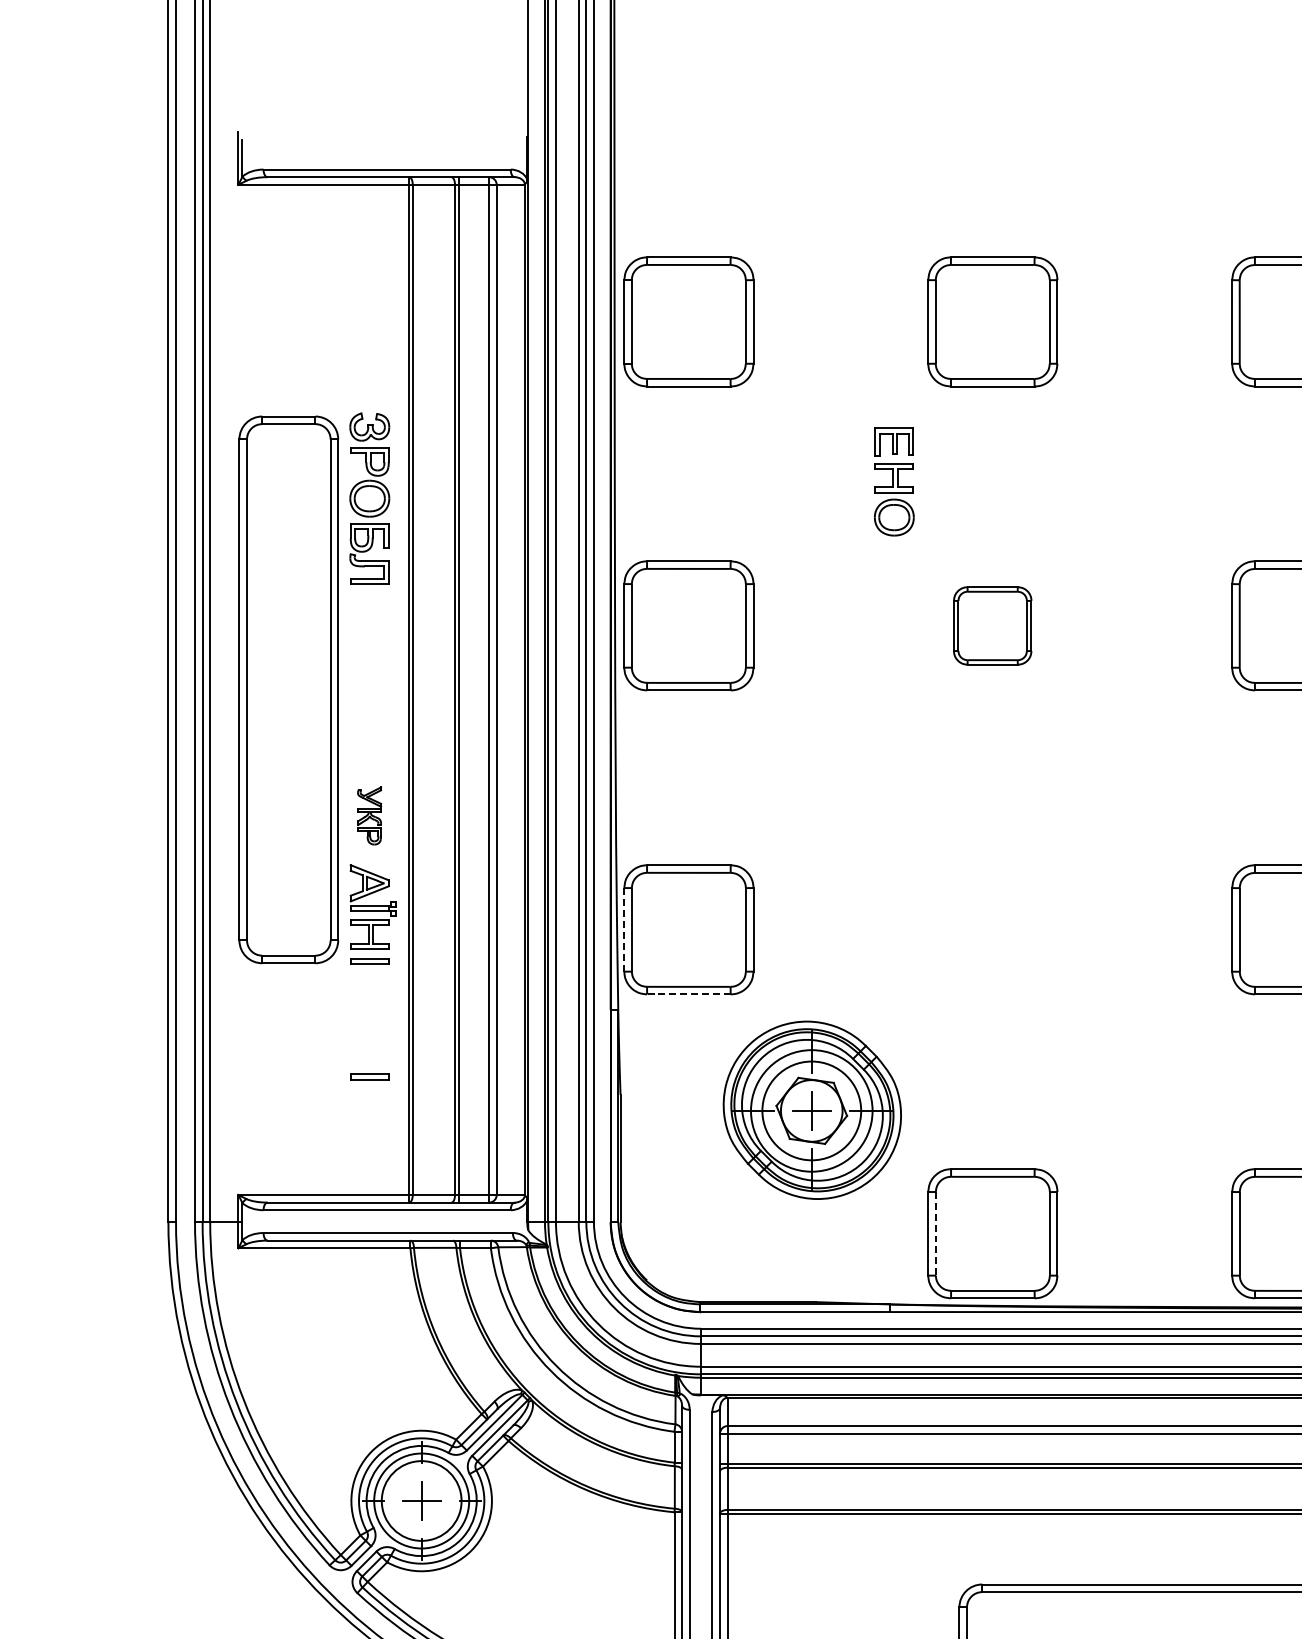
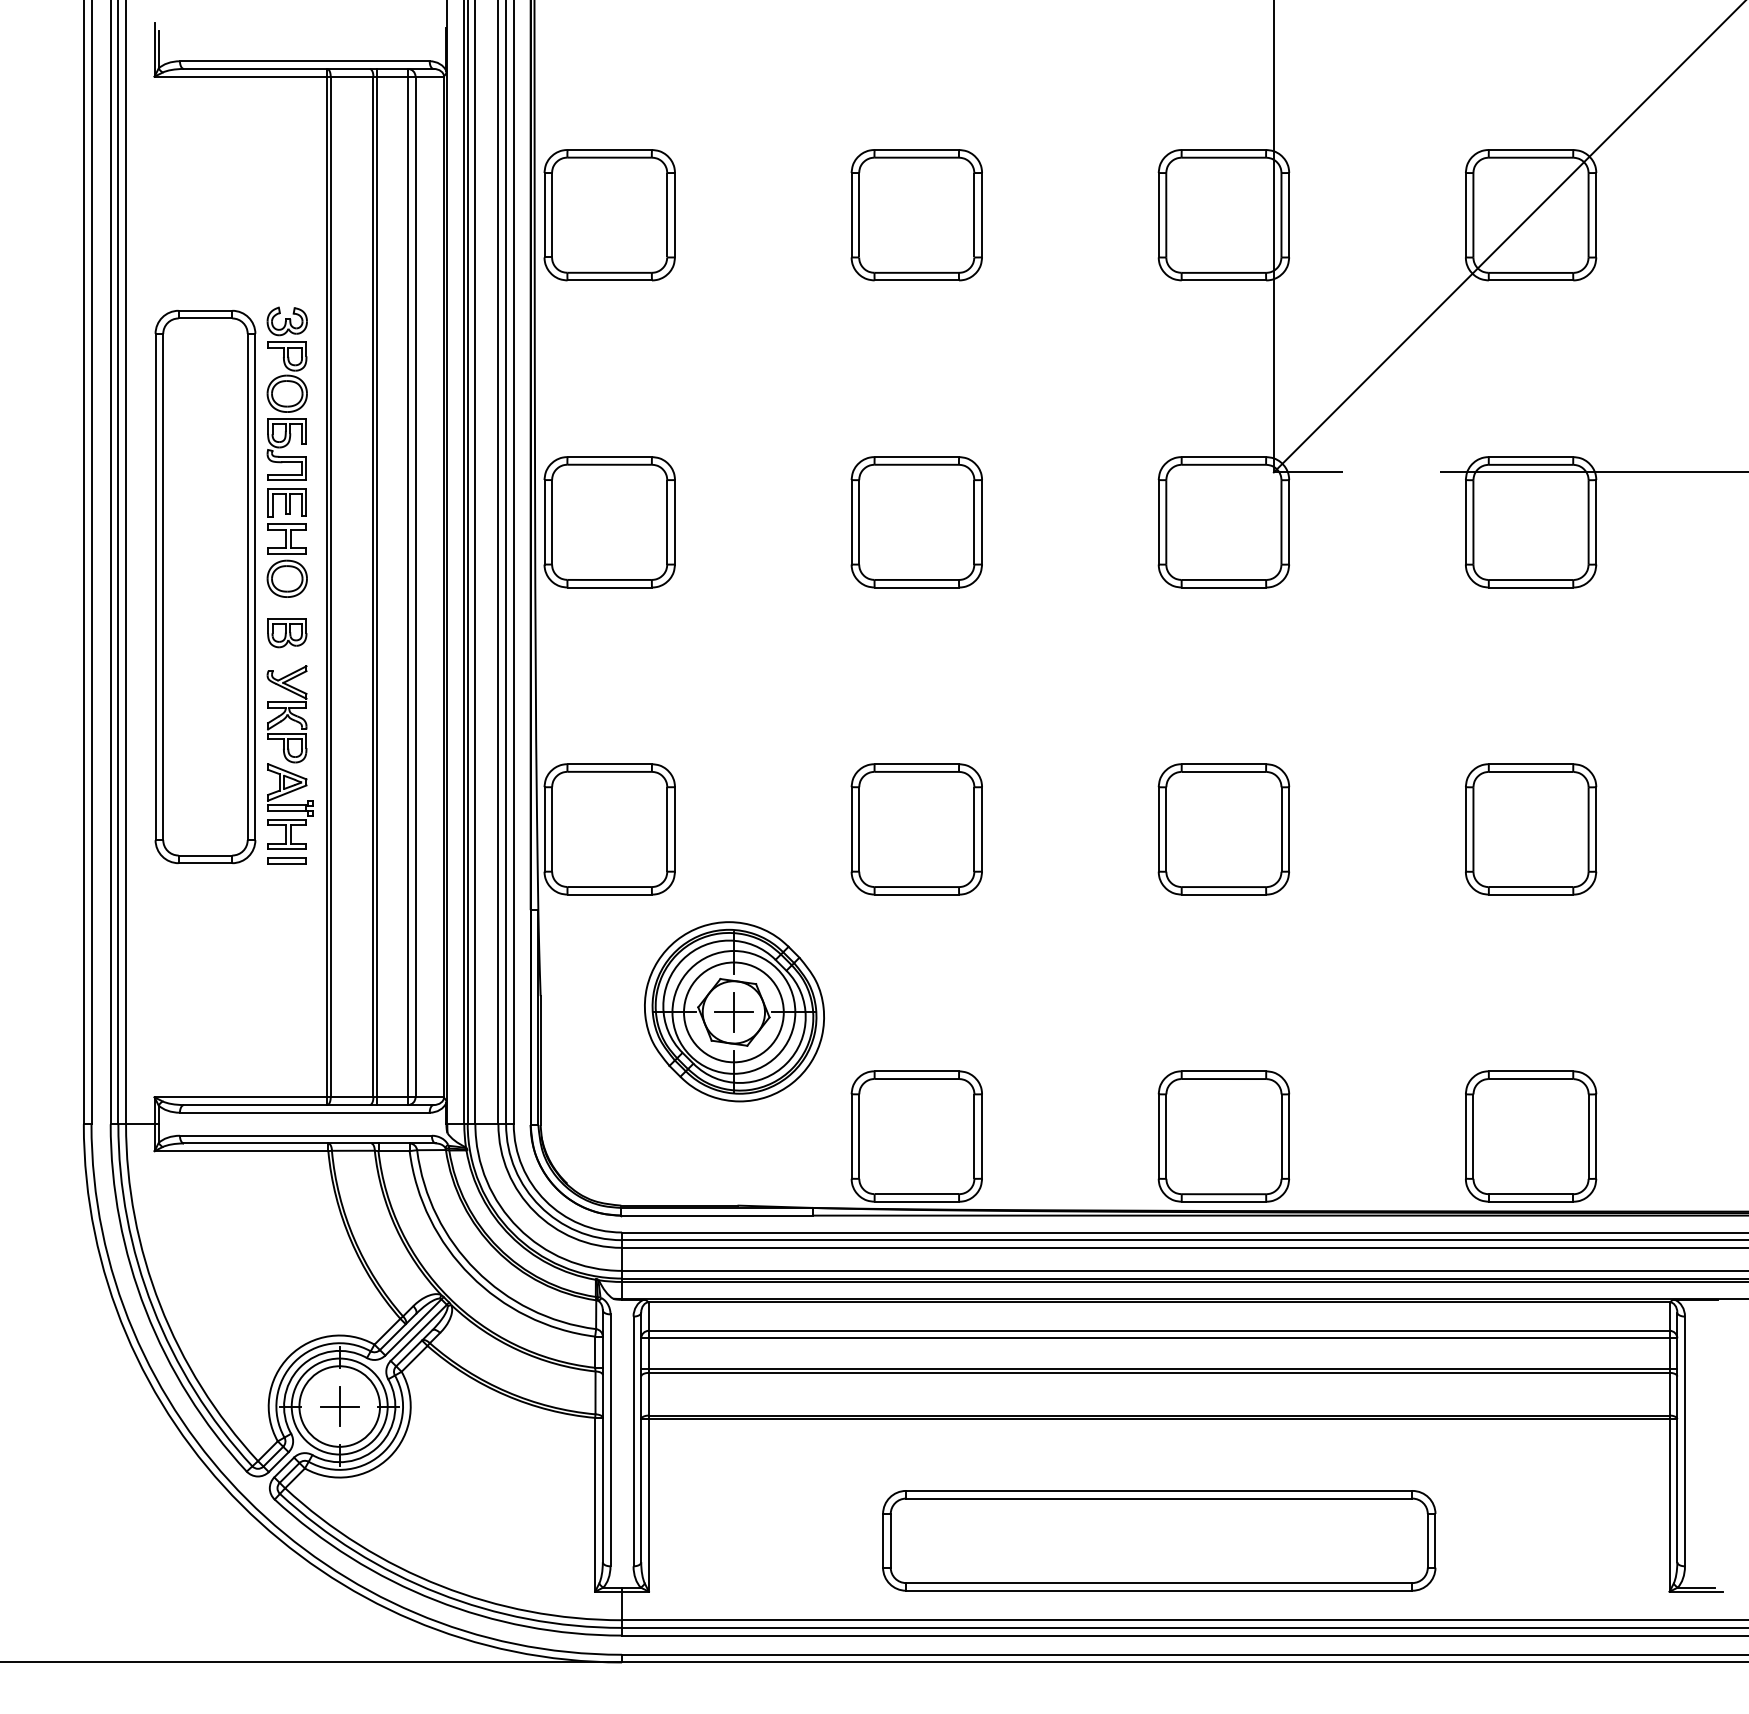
part: (893, 481) -> (286, 542), moved
part: (992, 626) -> (916, 522), size x1.67
part: (369, 735) -> (287, 633), added
part: (369, 816) -> (286, 714), size x1.67
line: (624, 928) -> (544, 828), dashed -> solid
part: (992, 929) -> (916, 829), added
line: (688, 994) -> (609, 894), dashed -> solid
part: (369, 1076) -> (286, 977), removed
line: (936, 1233) -> (859, 1136), dashed -> solid

